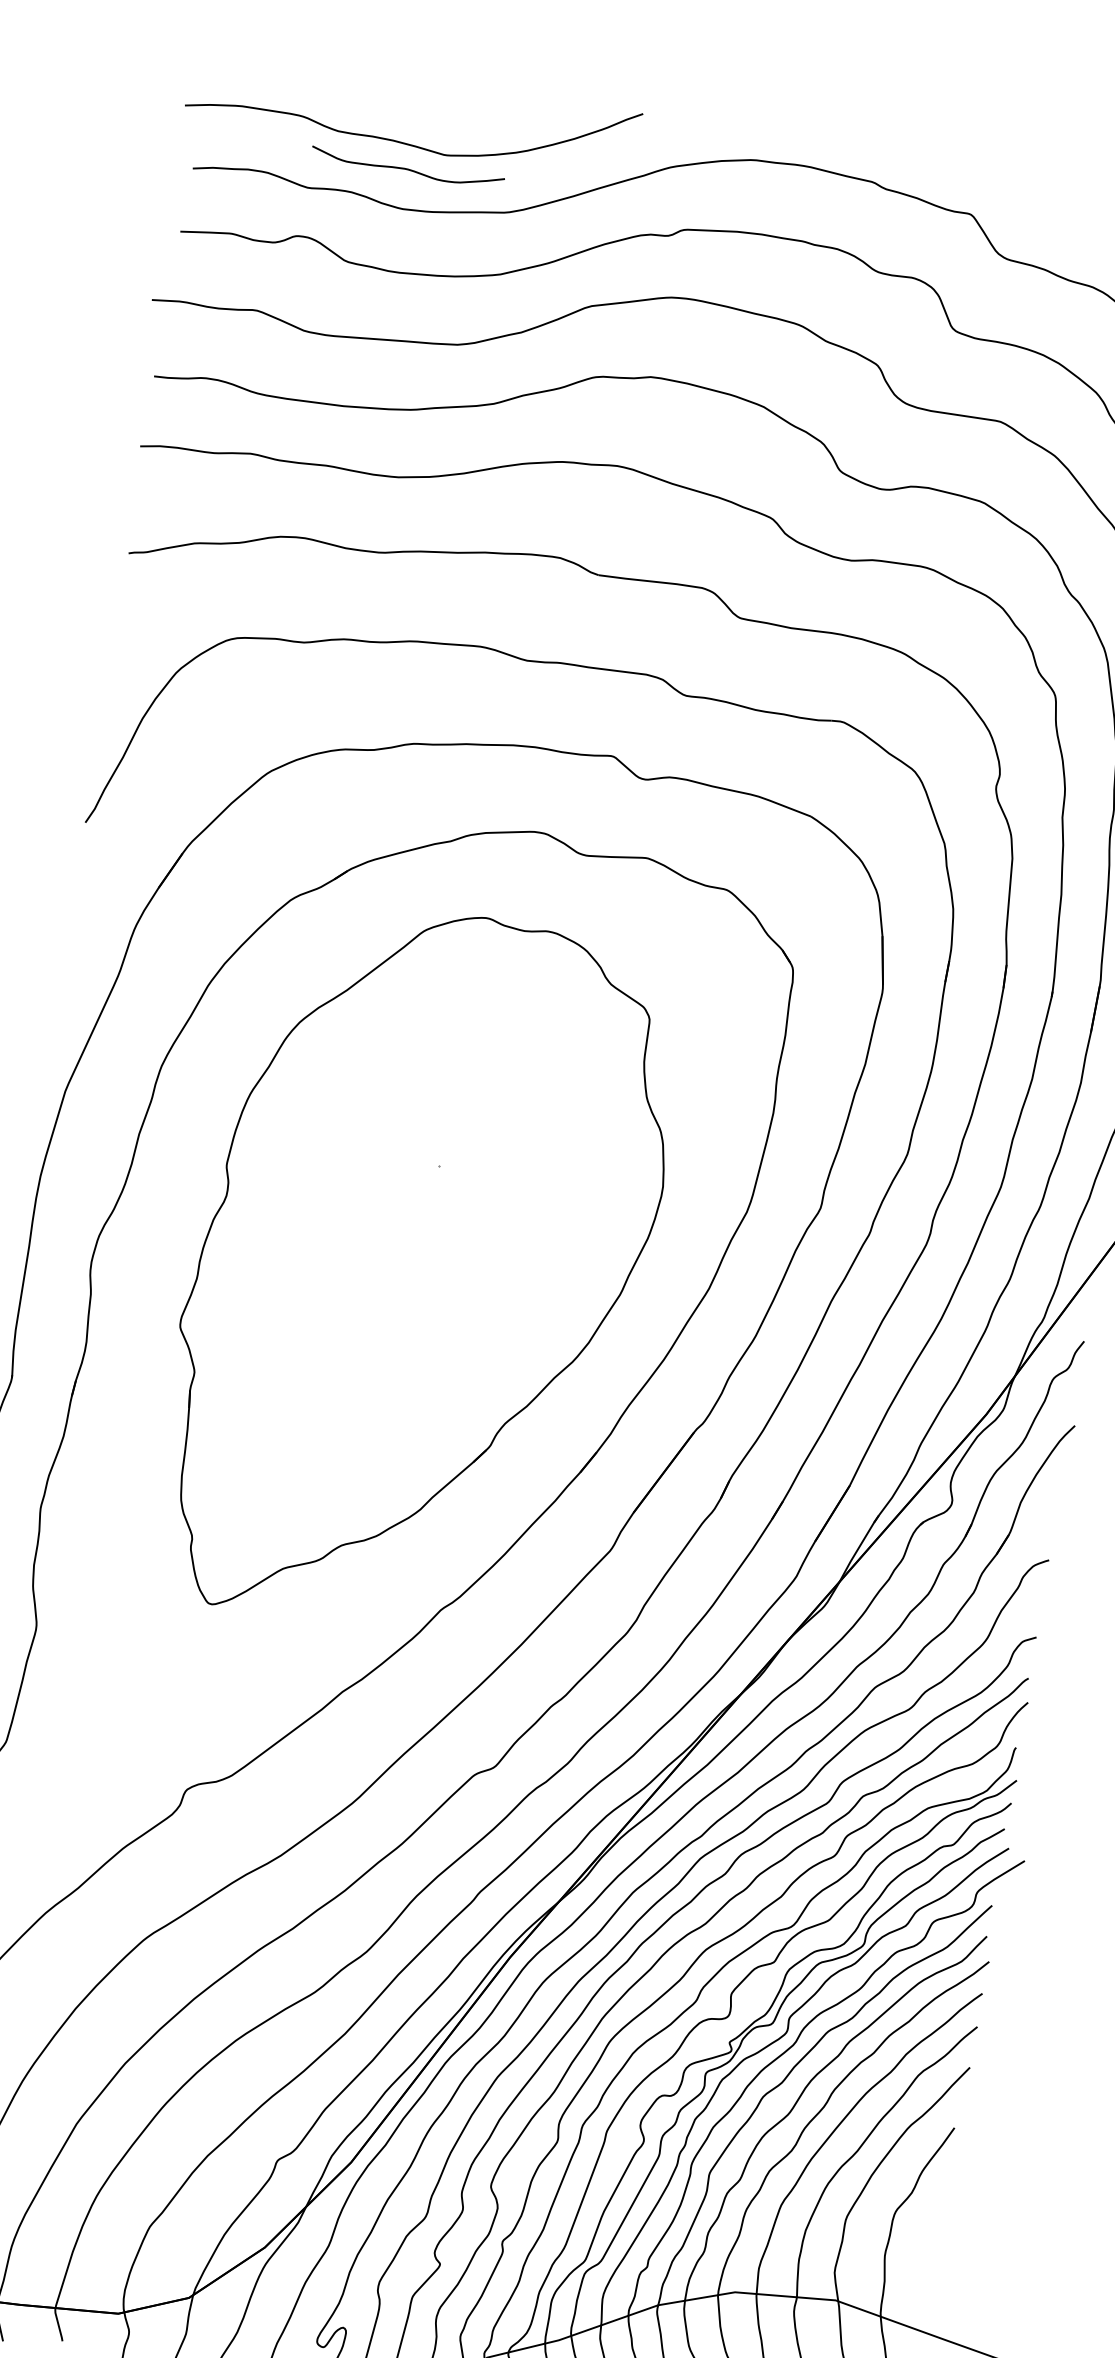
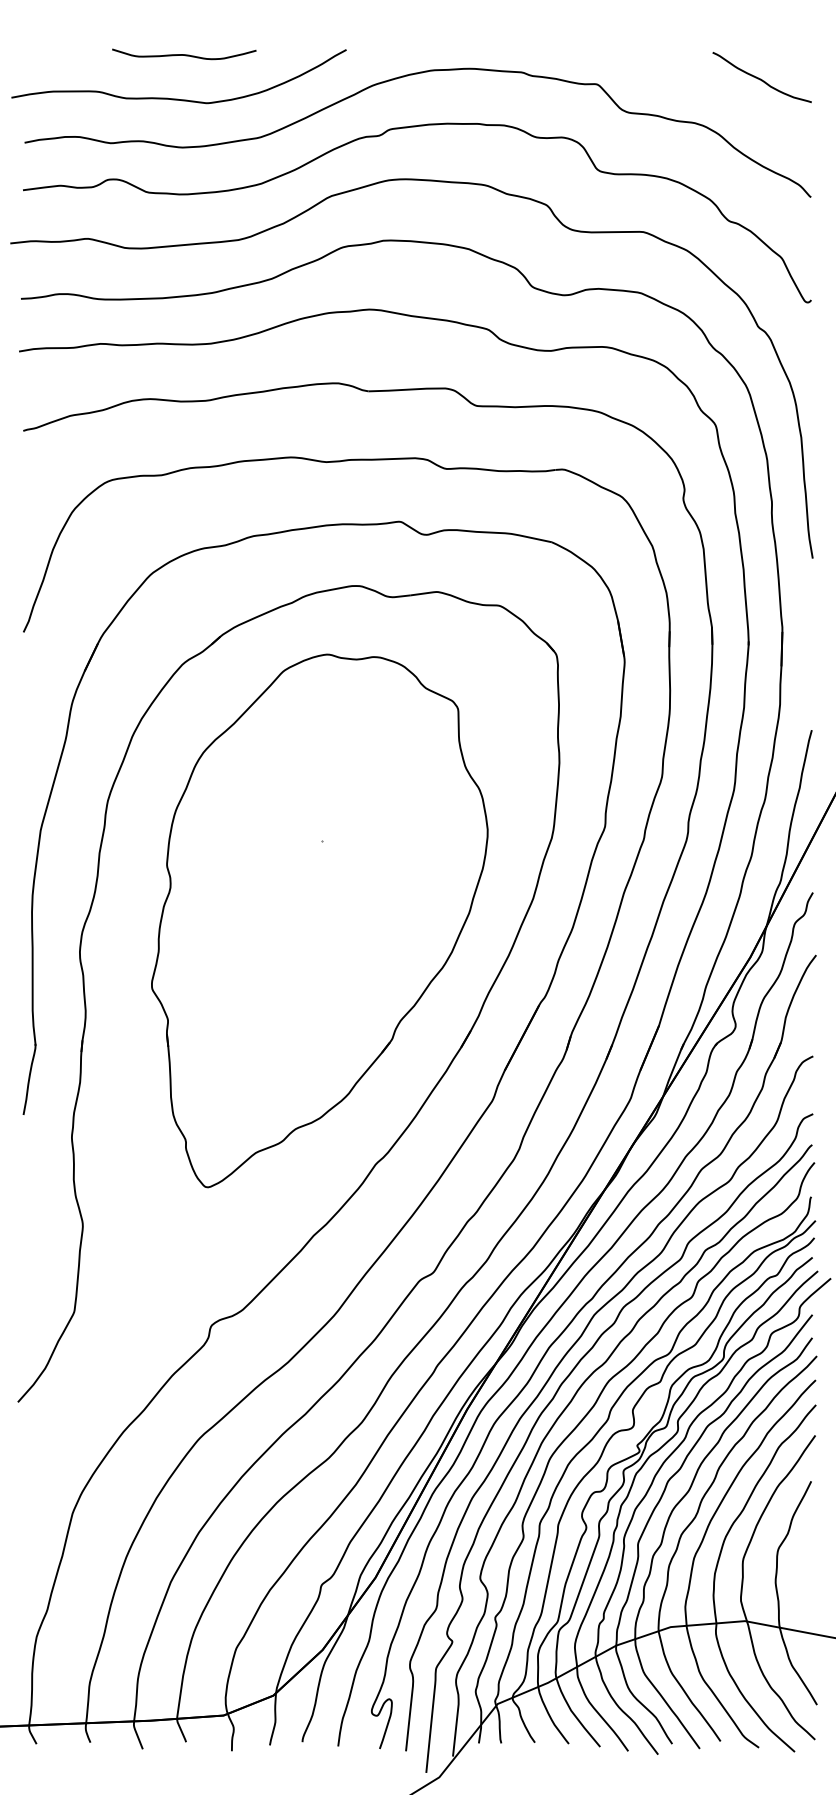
curve: (407, 168) -> (184, 54), moved

